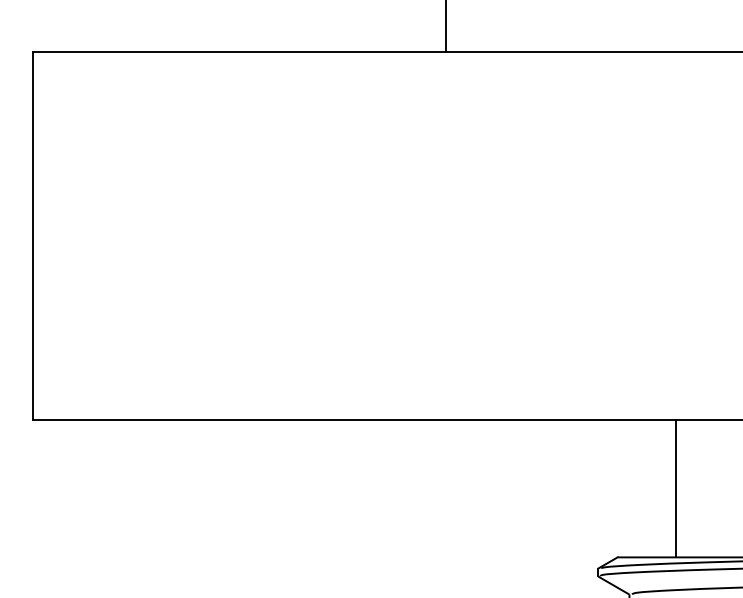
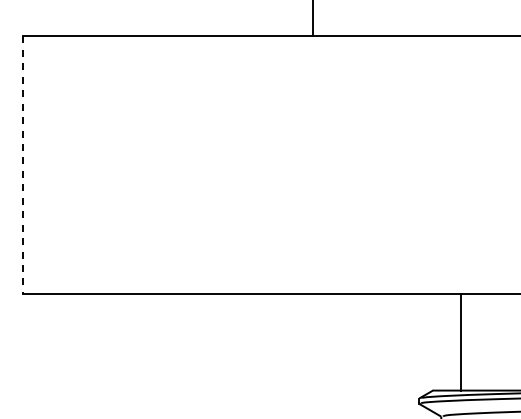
line: (33, 236) -> (23, 165), solid -> dashed
line: (675, 488) -> (460, 342), moved

